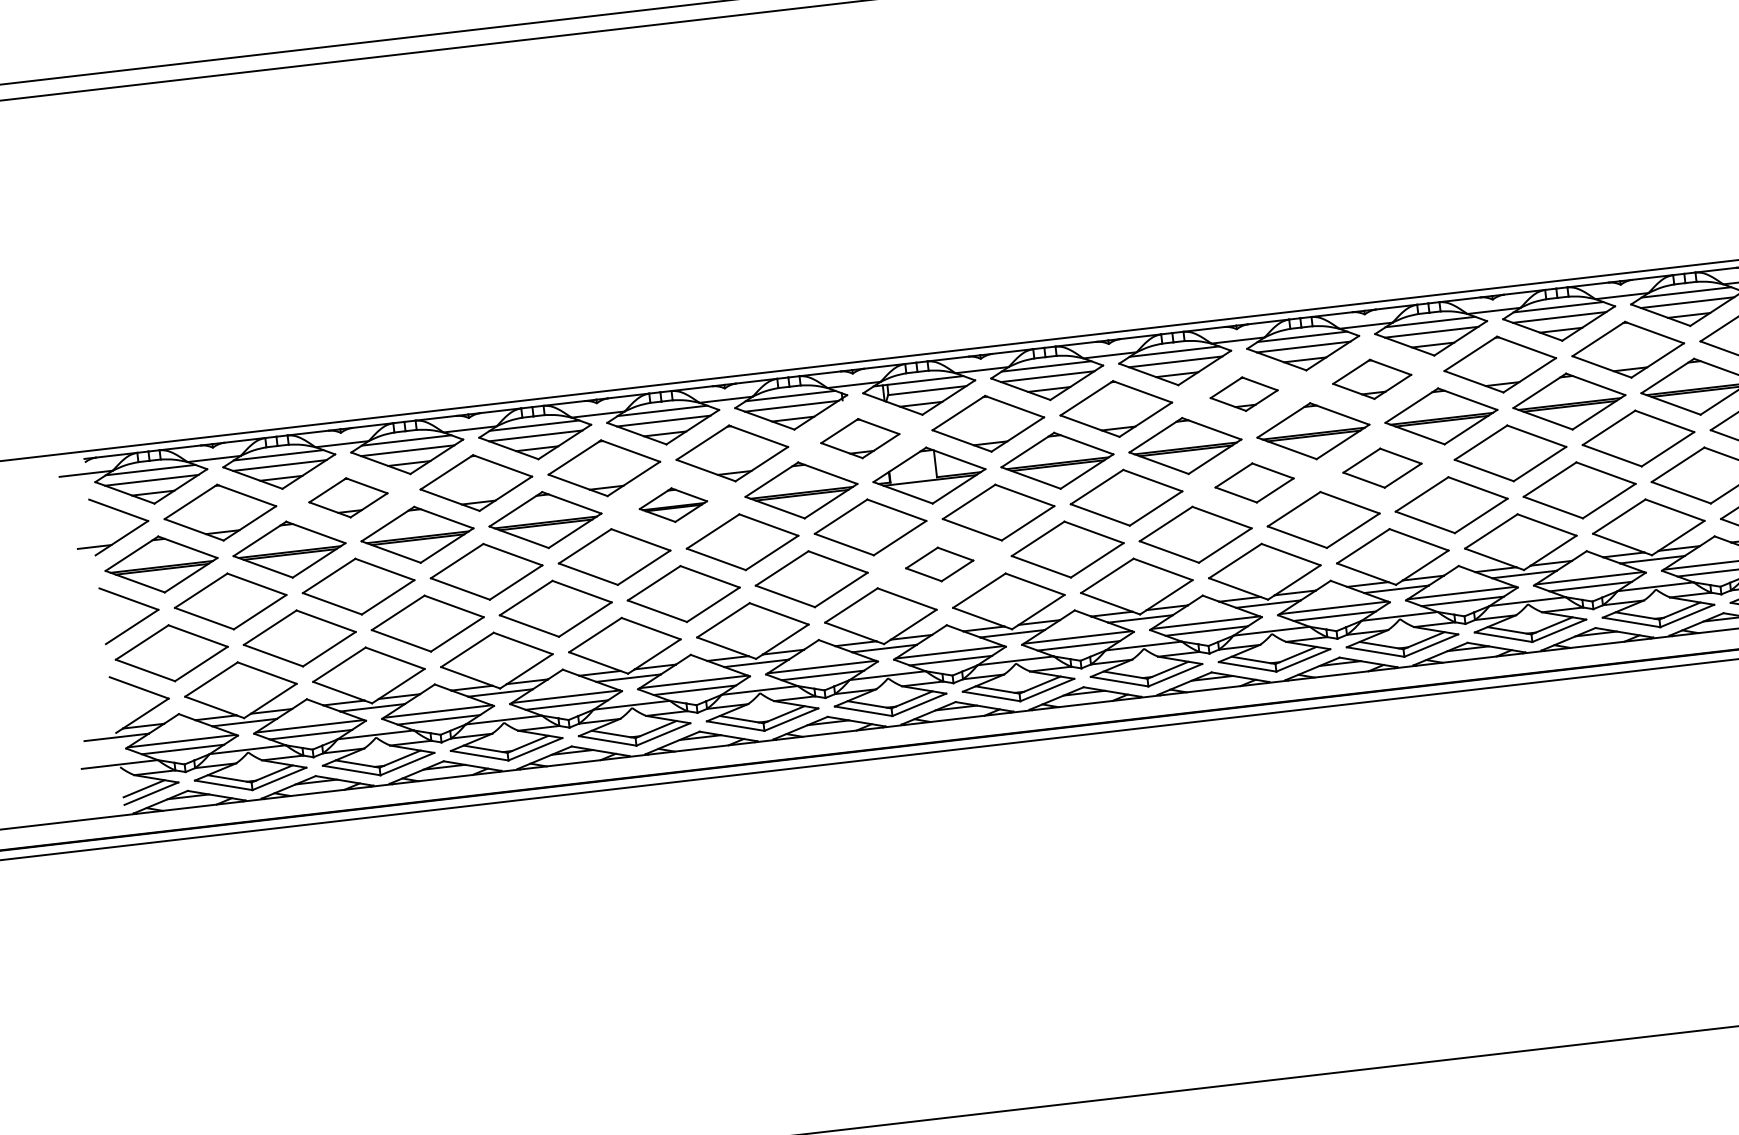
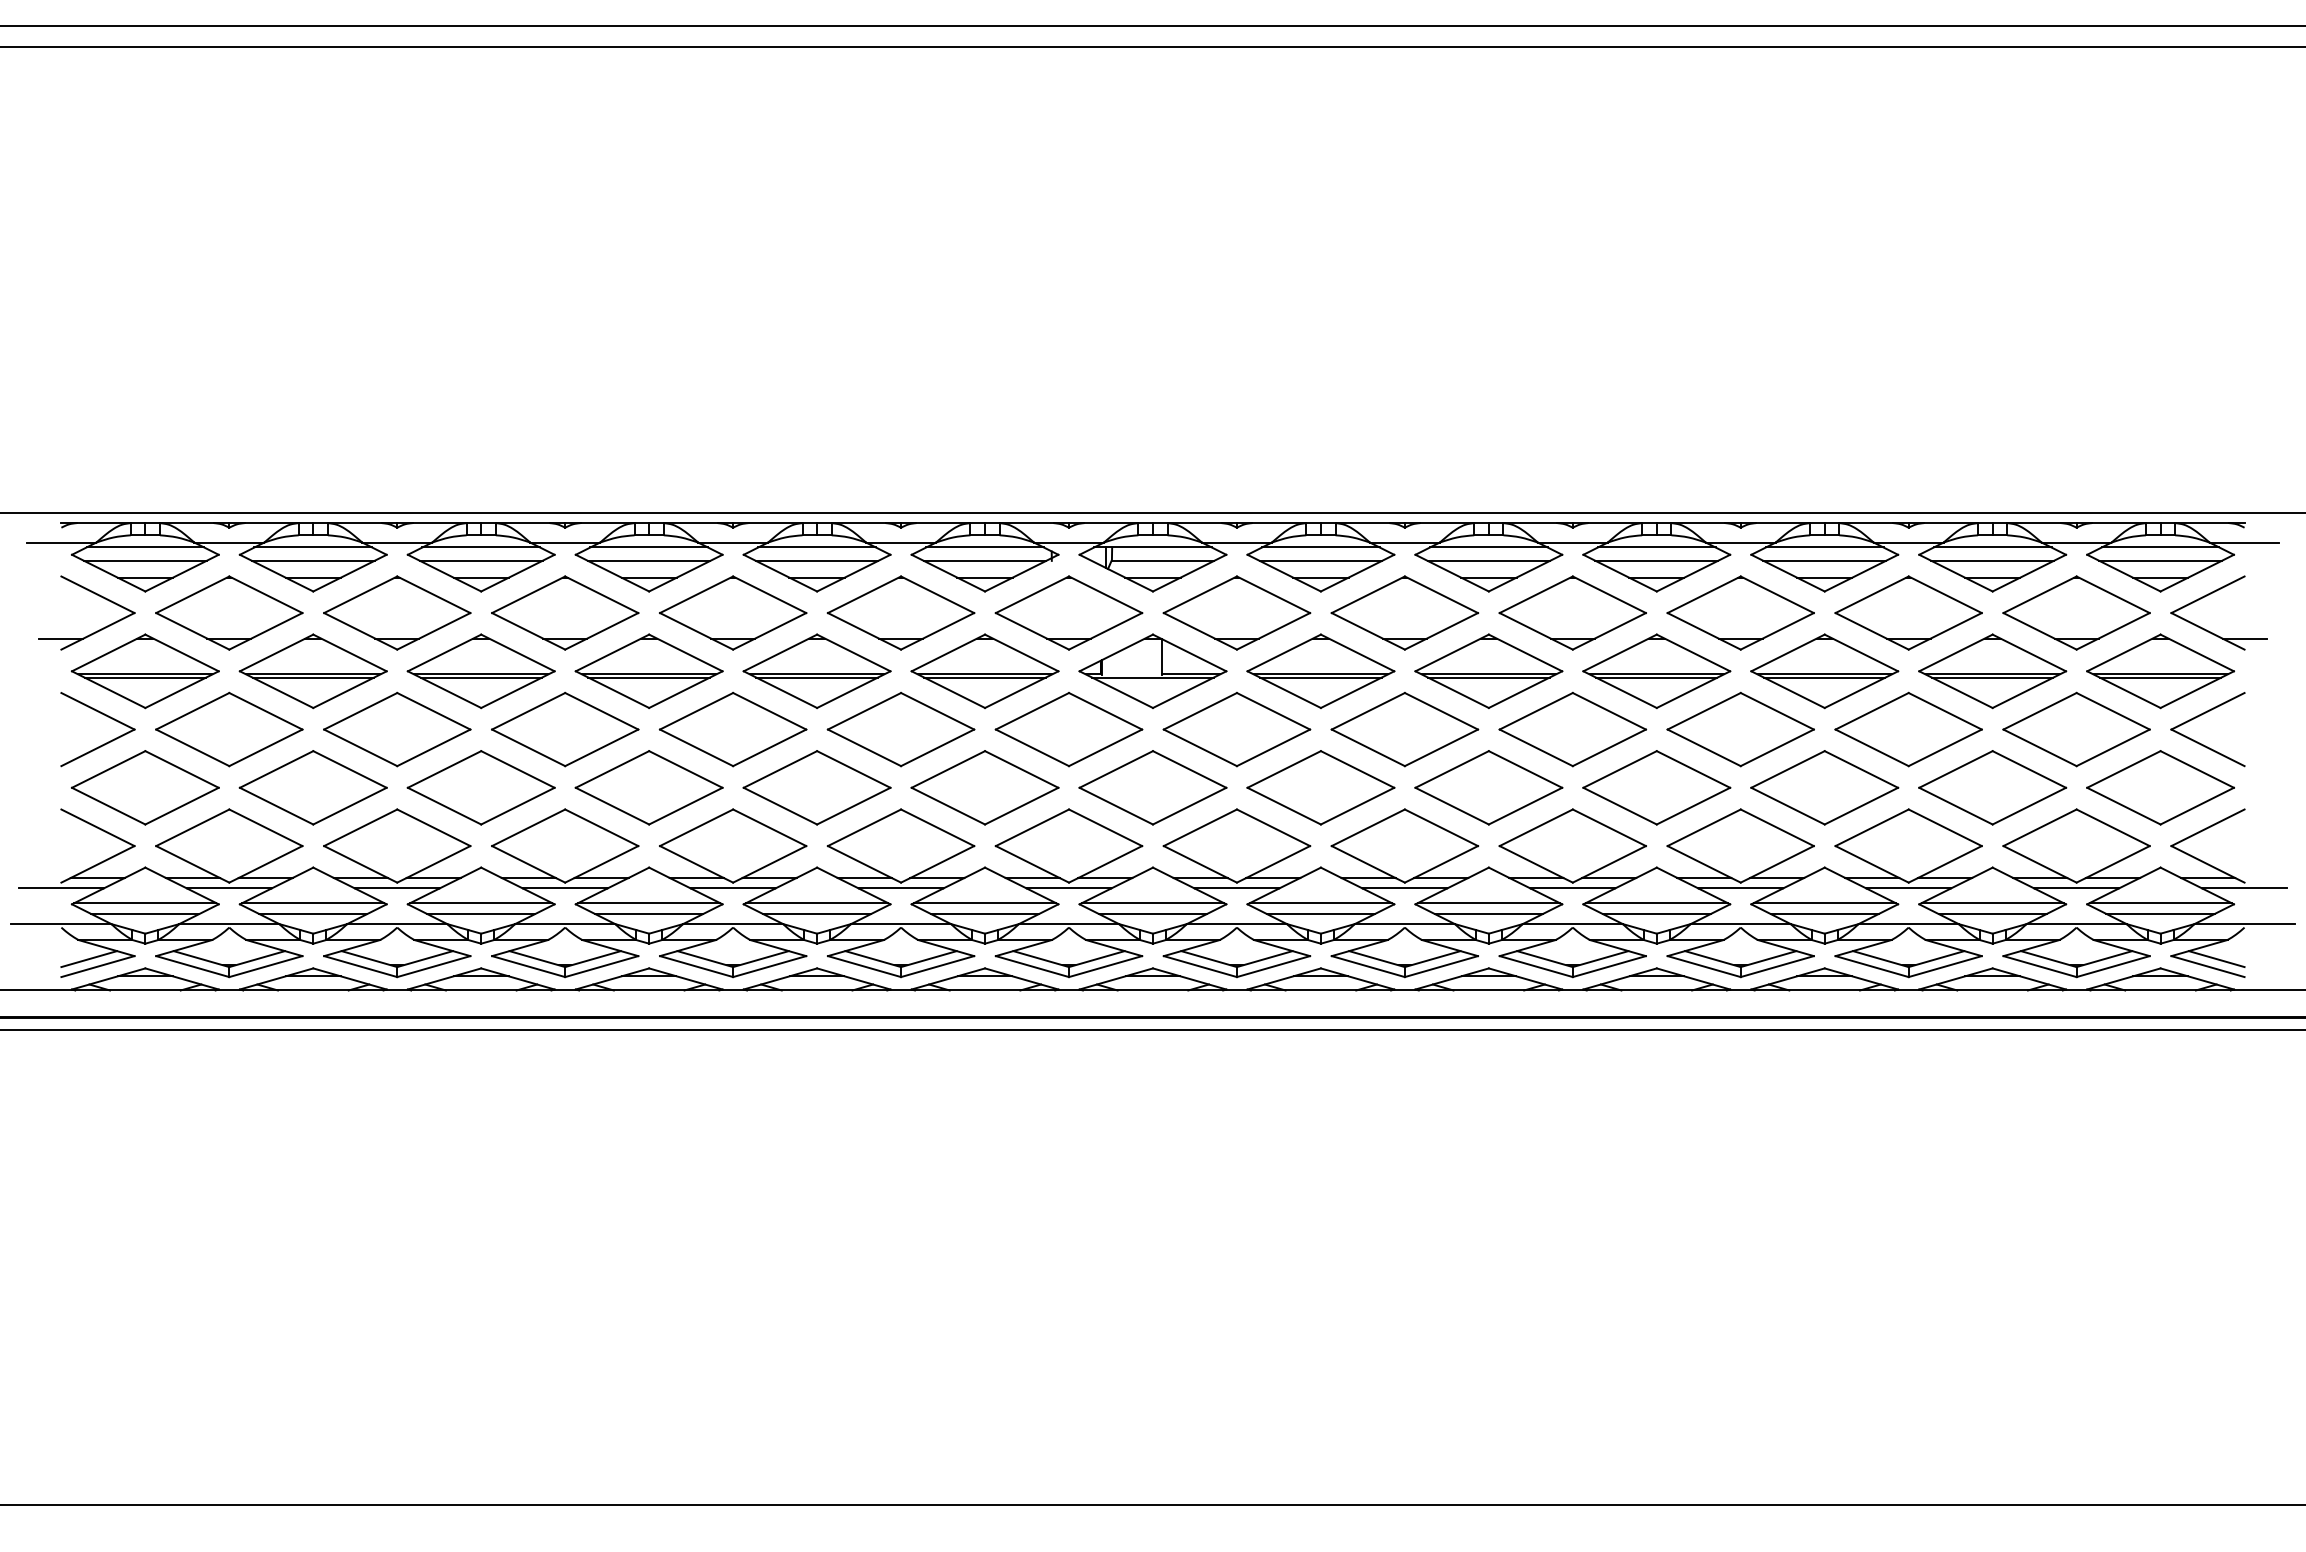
part: (1372, 379) -> (1740, 612), size x1.43
part: (1244, 393) -> (1572, 612), size x1.67
part: (859, 438) -> (1068, 612), size x1.43
part: (1382, 468) -> (1740, 729), size x1.43
part: (1254, 482) -> (1572, 729), size x1.43
part: (348, 497) -> (397, 612), size x1.43
part: (672, 504) -> (816, 670), size x1.67
part: (939, 564) -> (1152, 787), size x1.67

